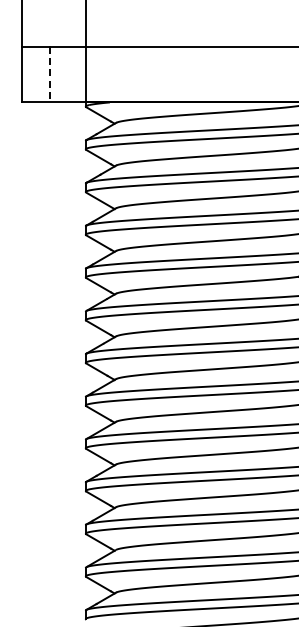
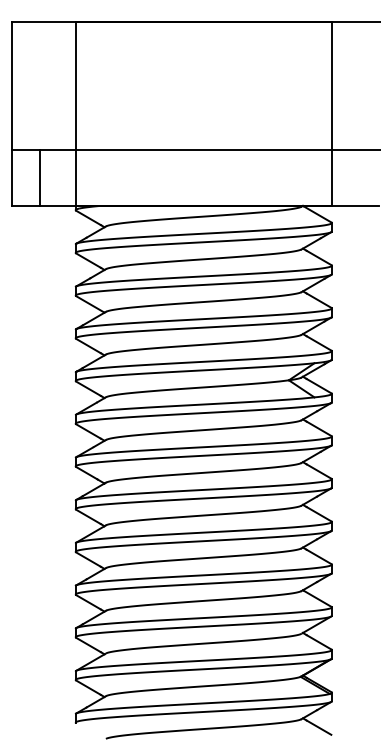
line: (49, 74) -> (39, 178), dashed -> solid

